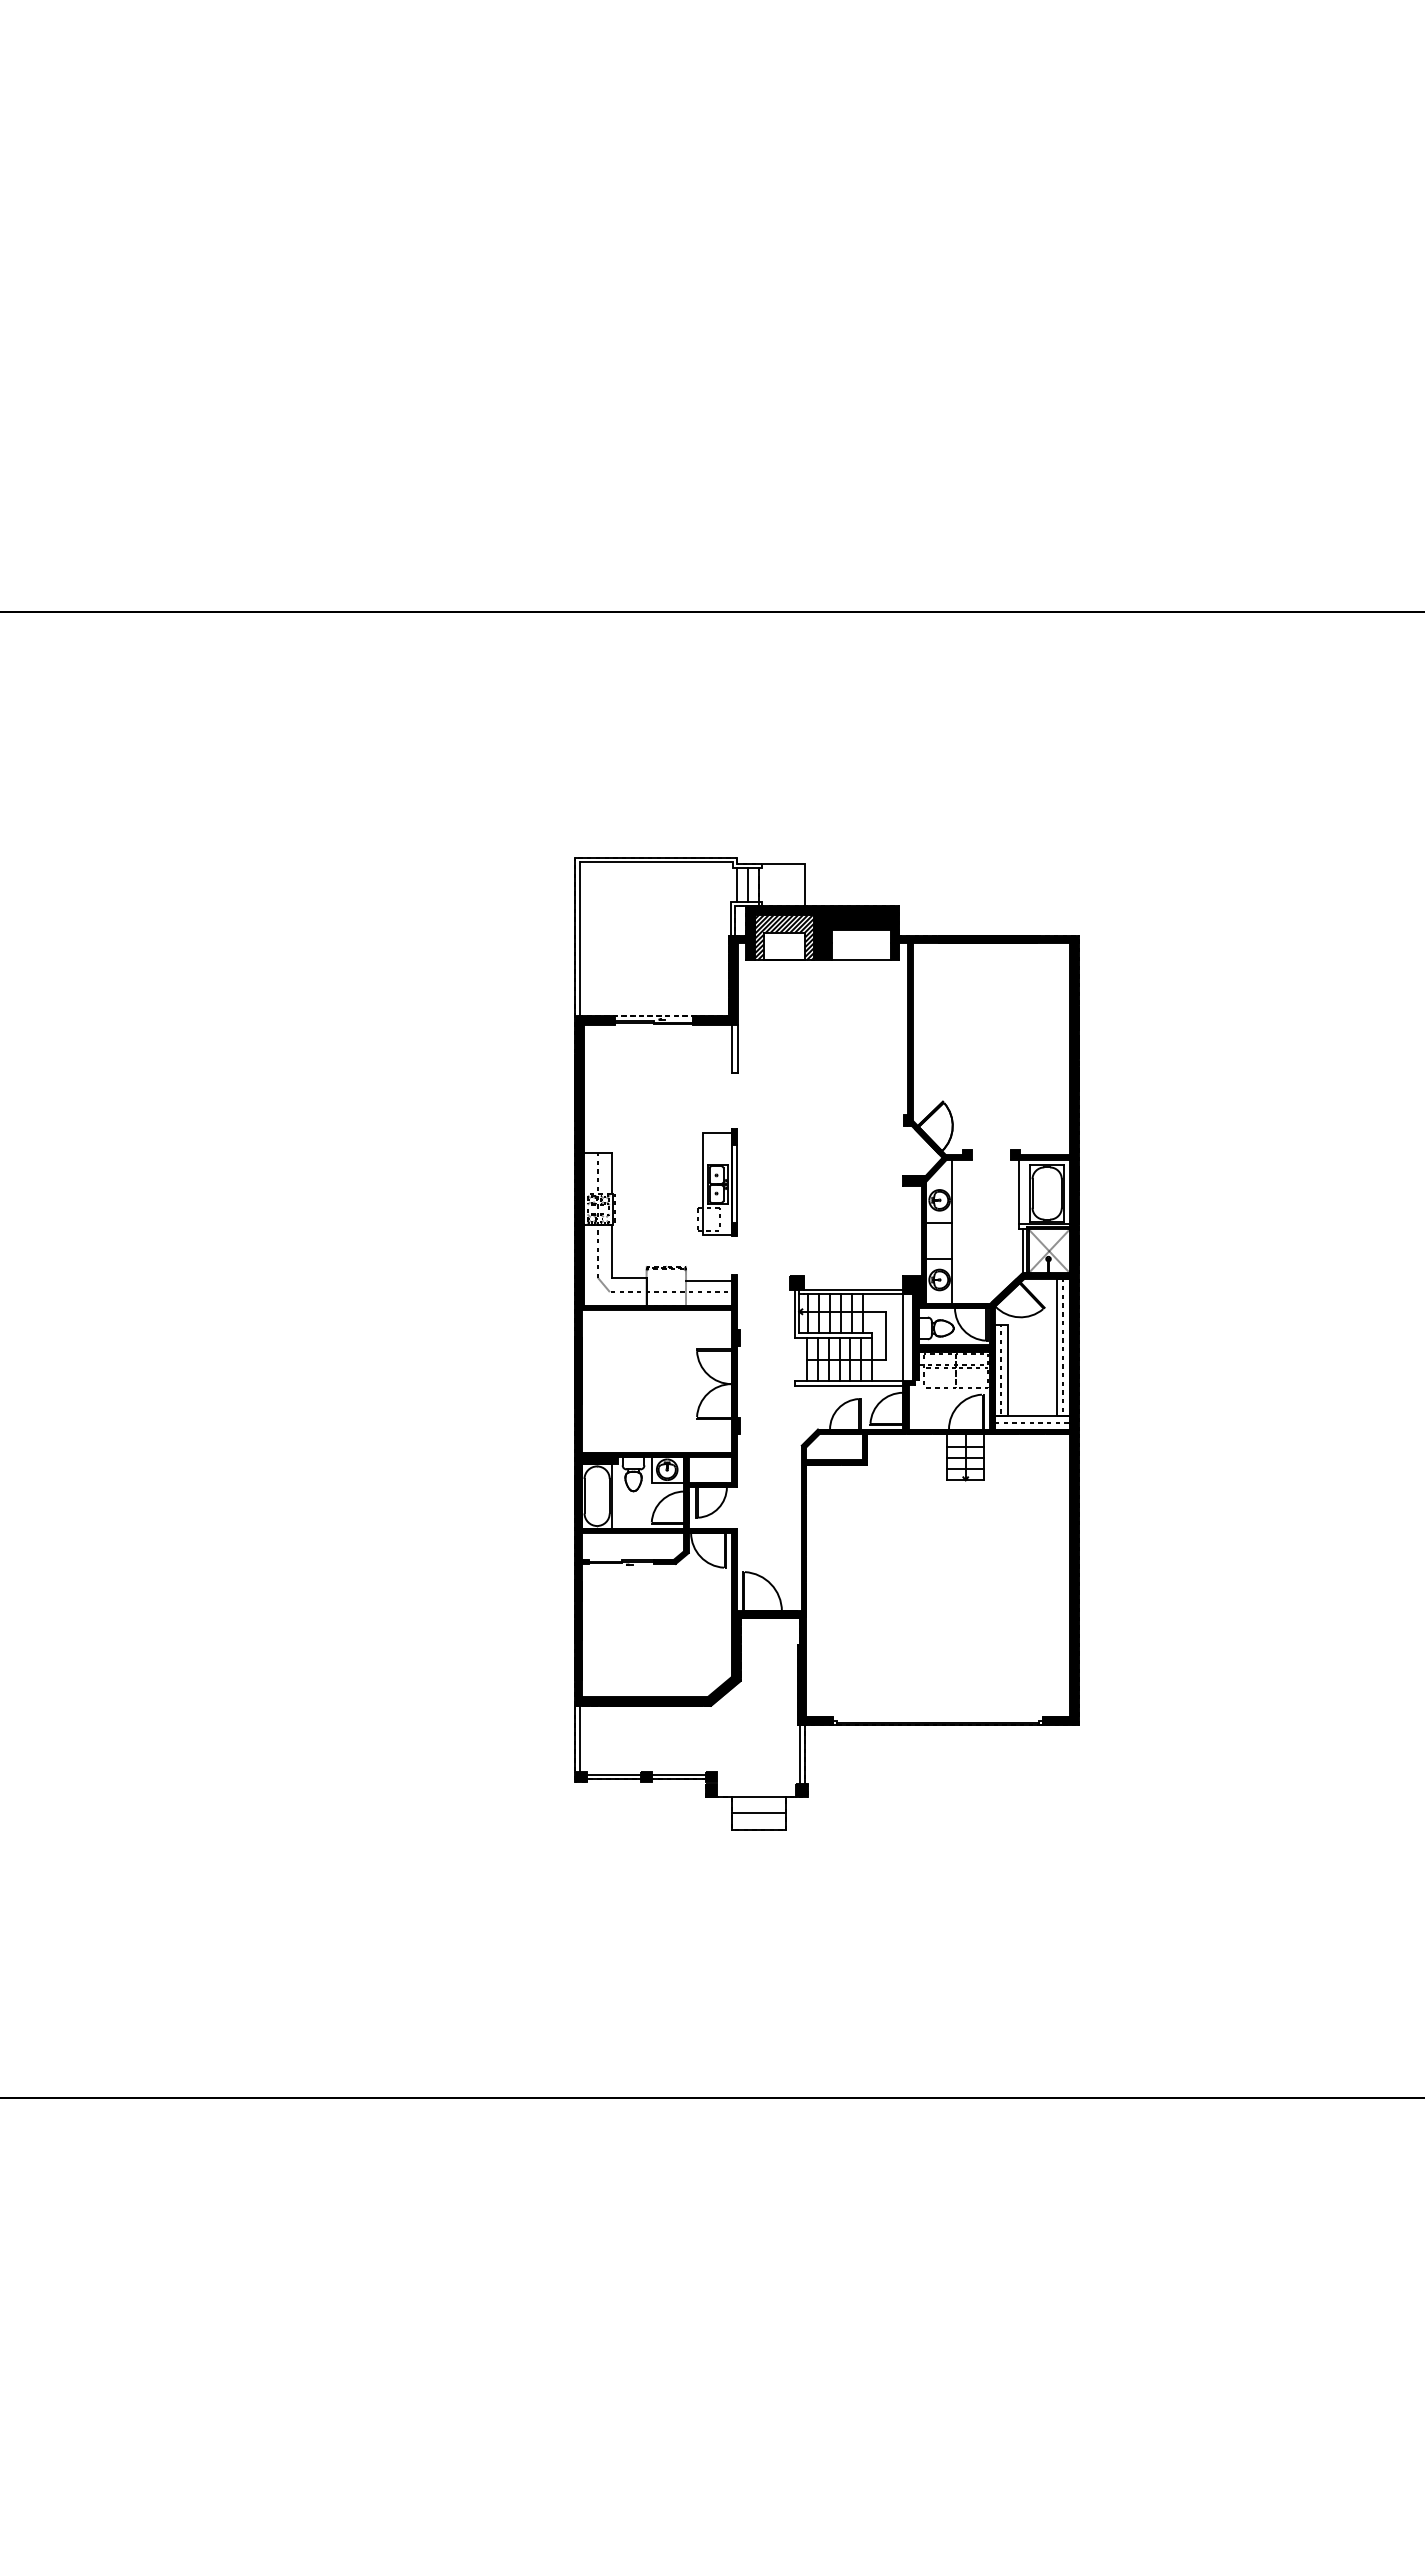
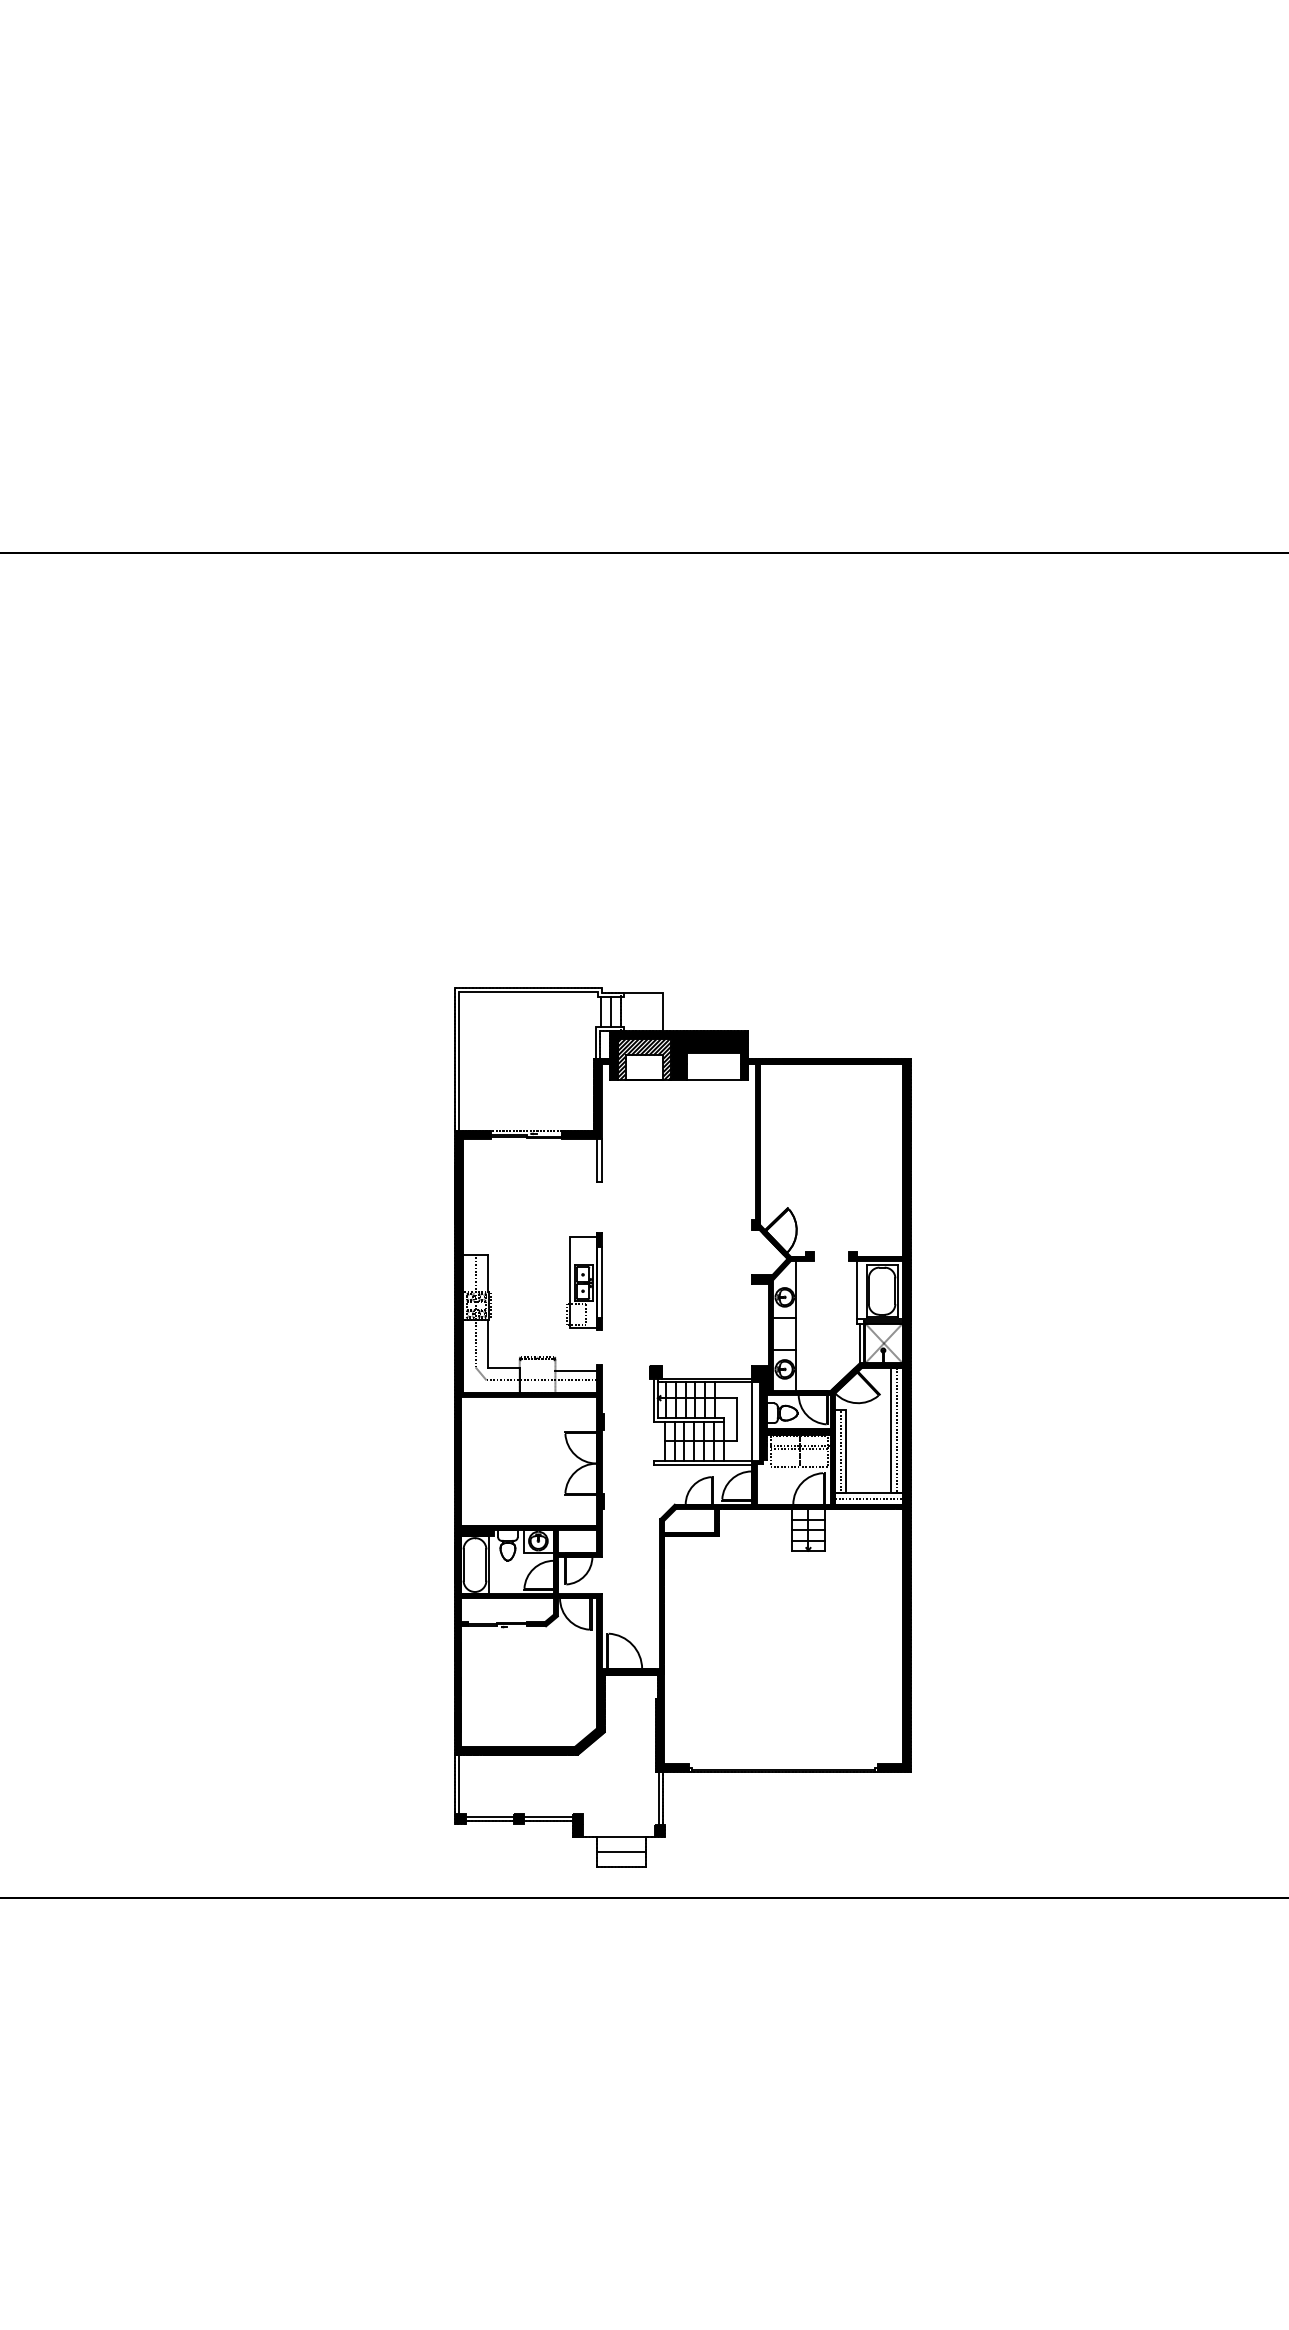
part: (826, 1343) -> (682, 1426), moved

